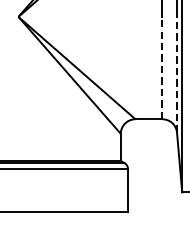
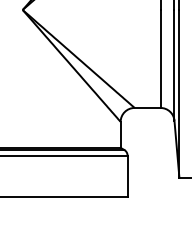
line: (162, 67) -> (160, 58), dashed -> solid
line: (177, 73) -> (174, 64), dashed -> solid

